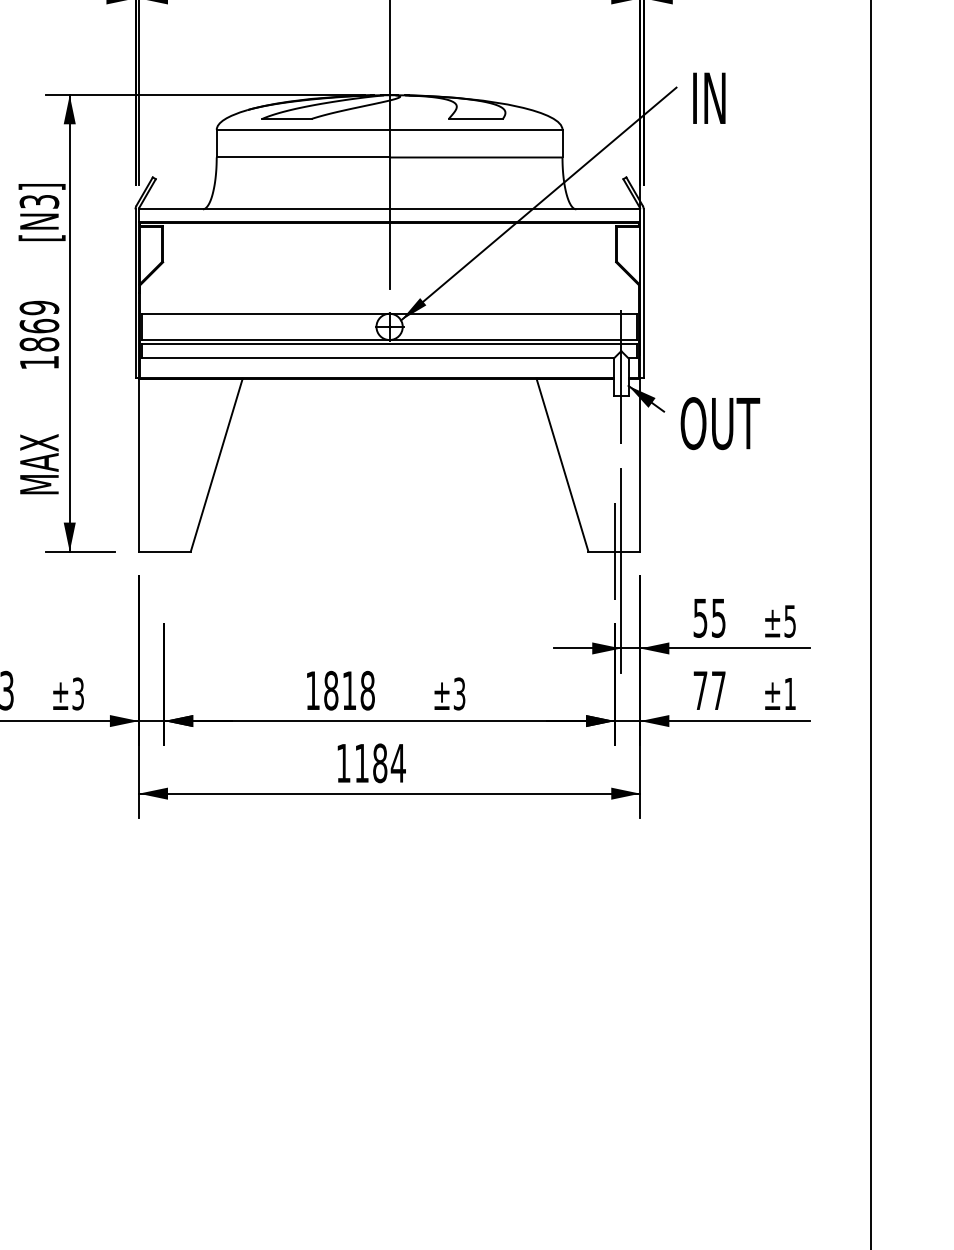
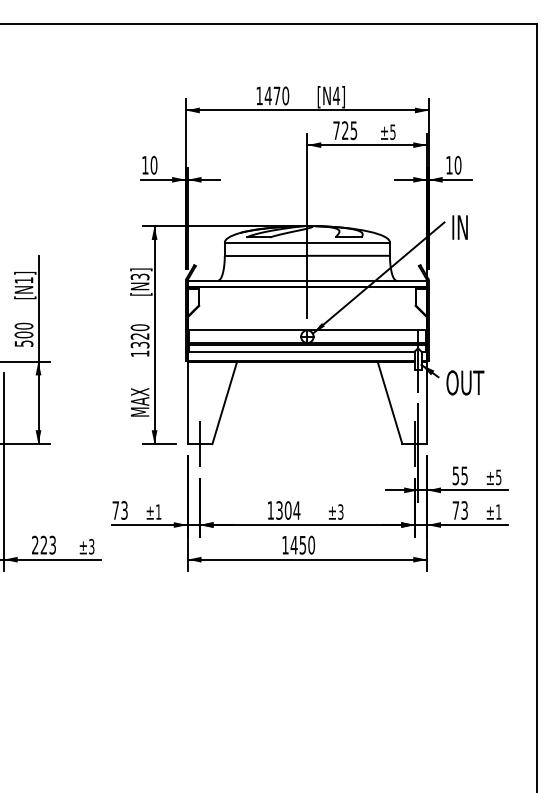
text: (38, 326) -> (139, 336), 1869 -> 1320
line: (163, 550) -> (199, 443), added
text: (350, 690) -> (288, 510), 1818 -> 1304
text: (718, 690) -> (464, 510), 77 -> 73
text: (77, 692) -> (158, 511), ±3 -> ±1
text: (379, 761) -> (302, 544), 1184 -> 1450

